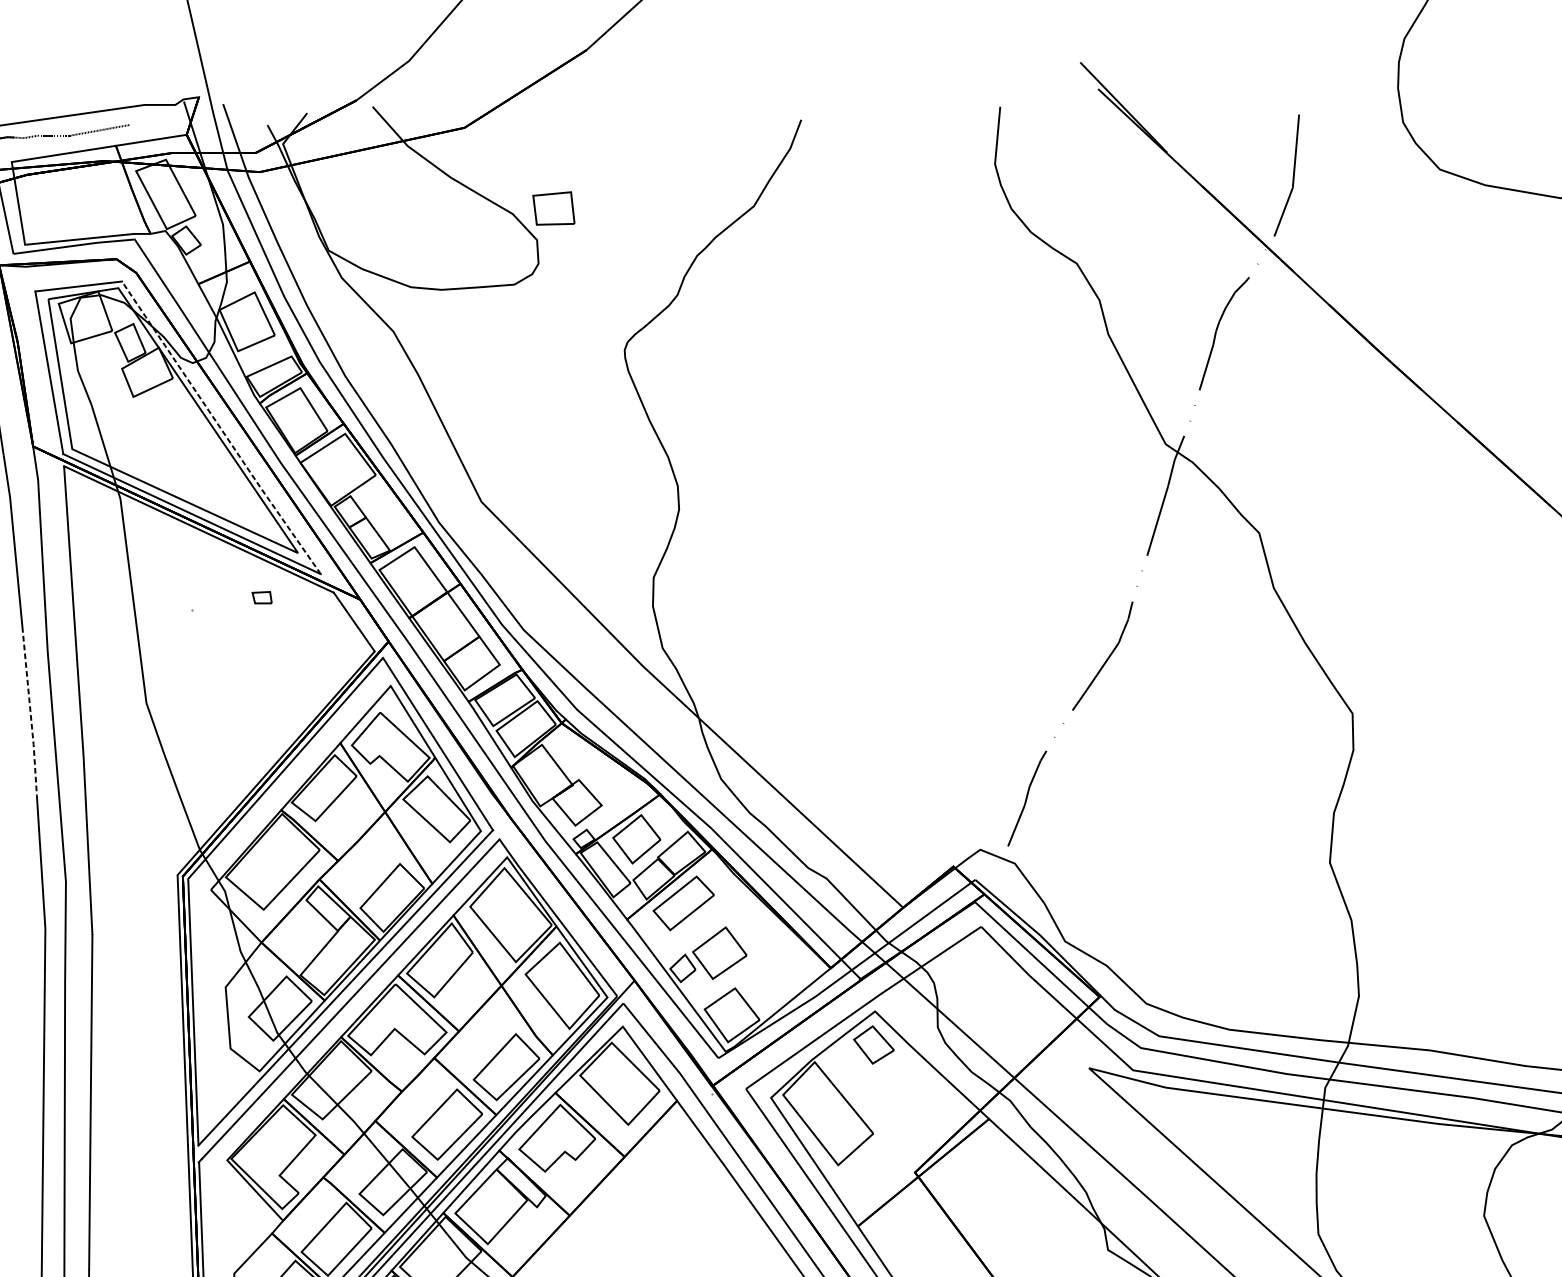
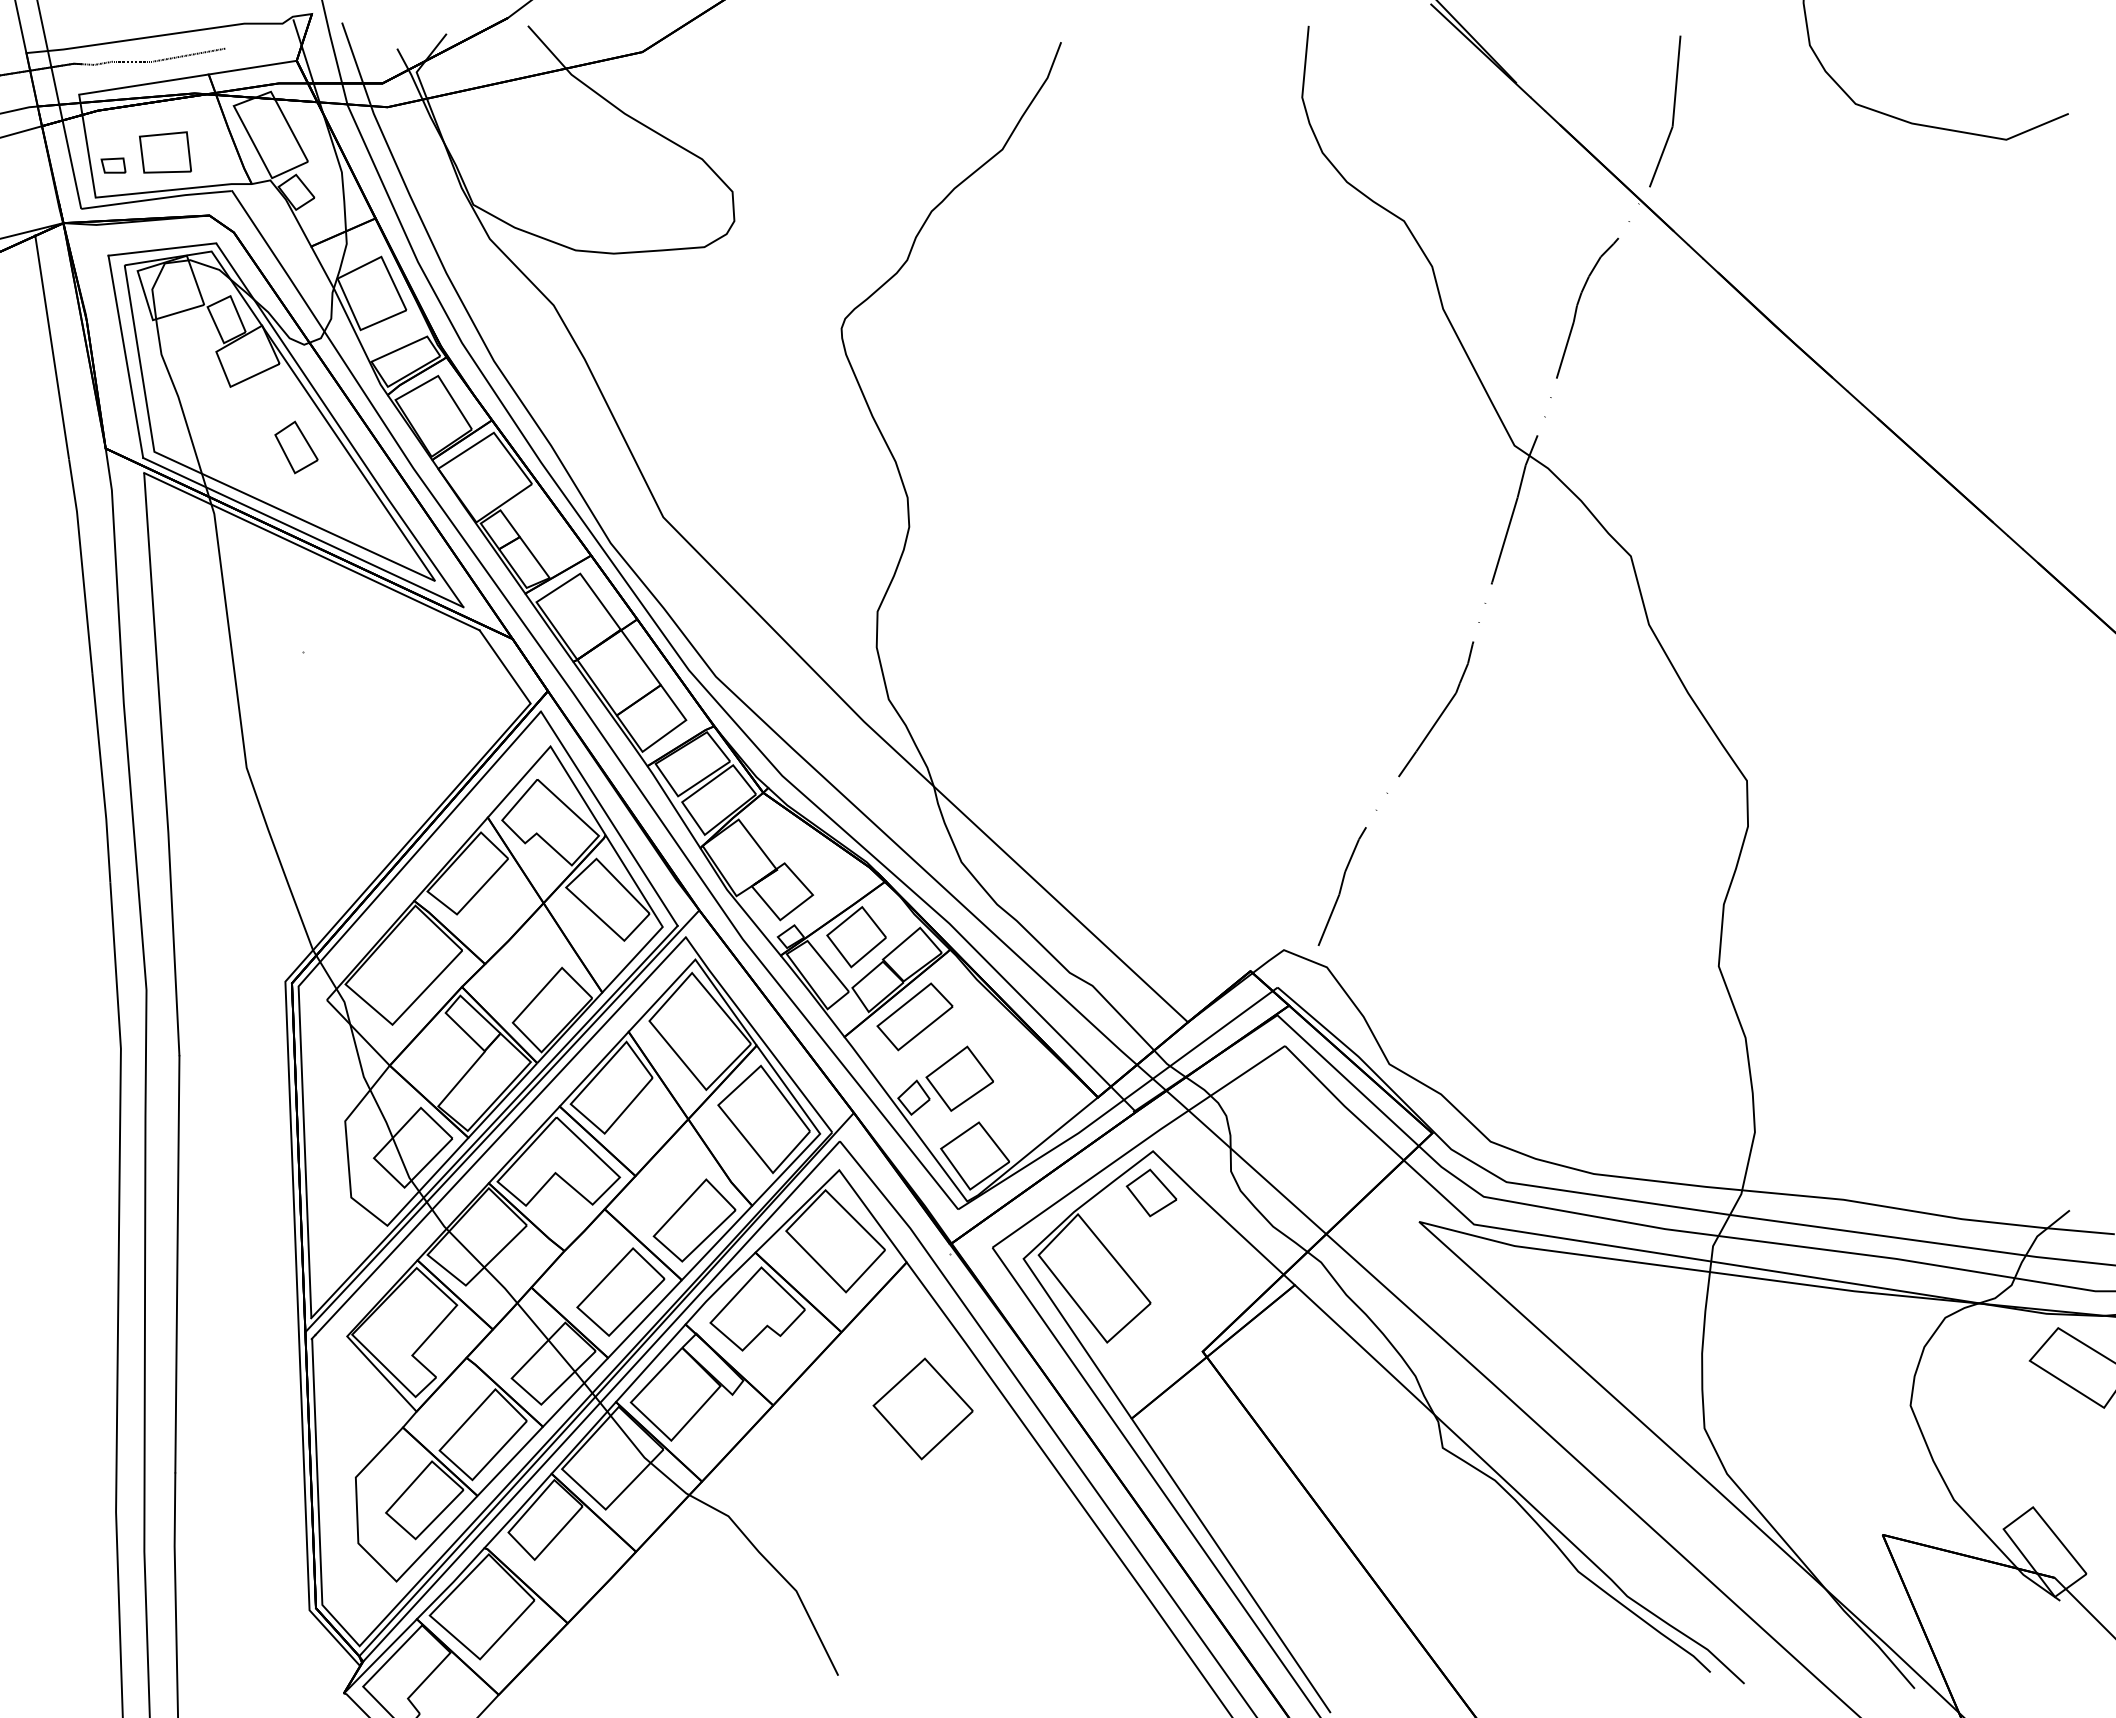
part: (553, 208) -> (165, 152), moved
line: (221, 428) -> (339, 426), dashed -> solid
part: (186, 445) -> (296, 447), added
part: (262, 597) -> (113, 165), moved
line: (30, 711) -> (102, 778), dashed -> solid
line: (352, 987) -> (502, 1121), added
part: (689, 1218) -> (922, 1408), added

